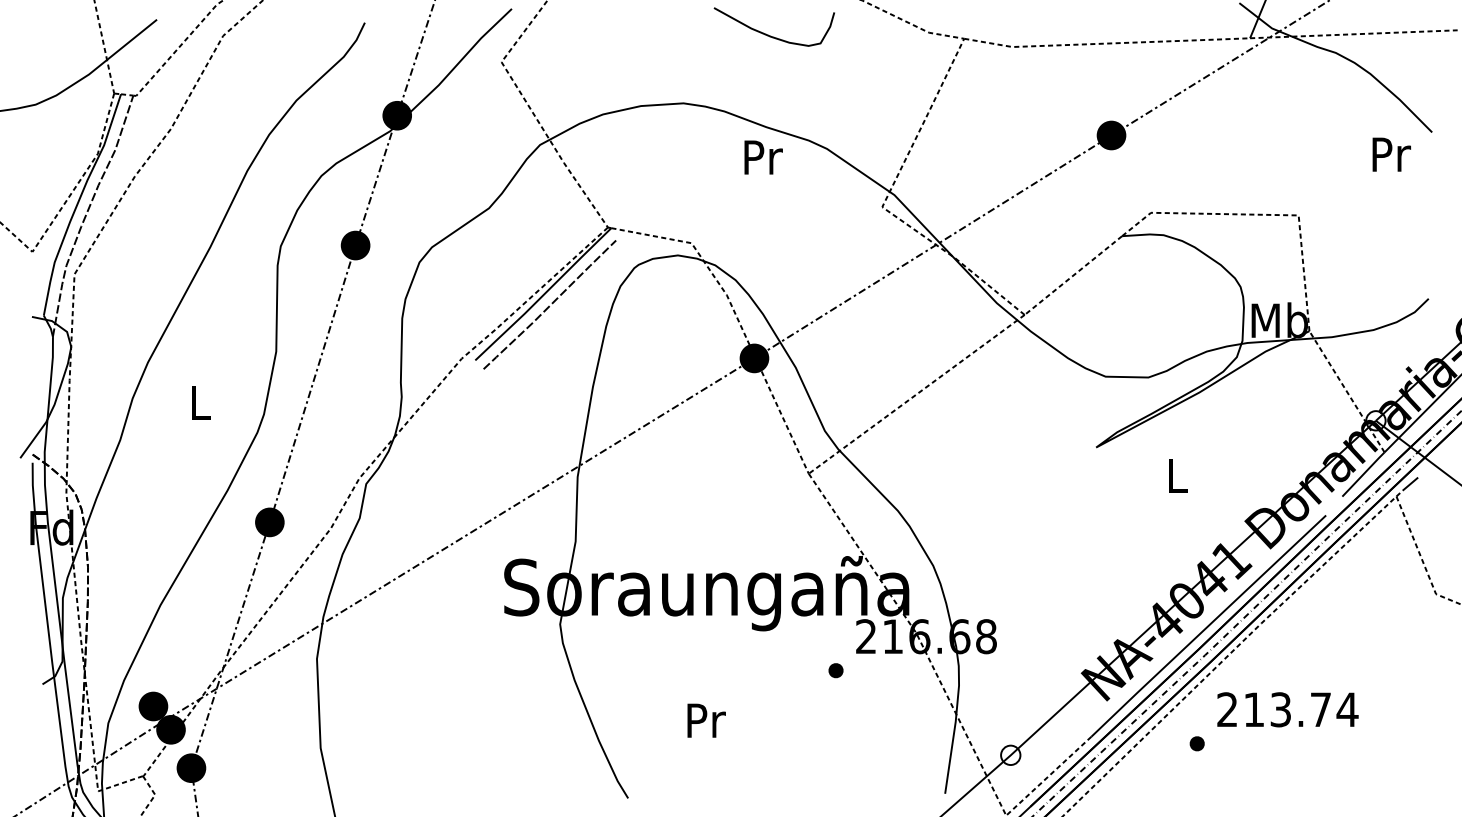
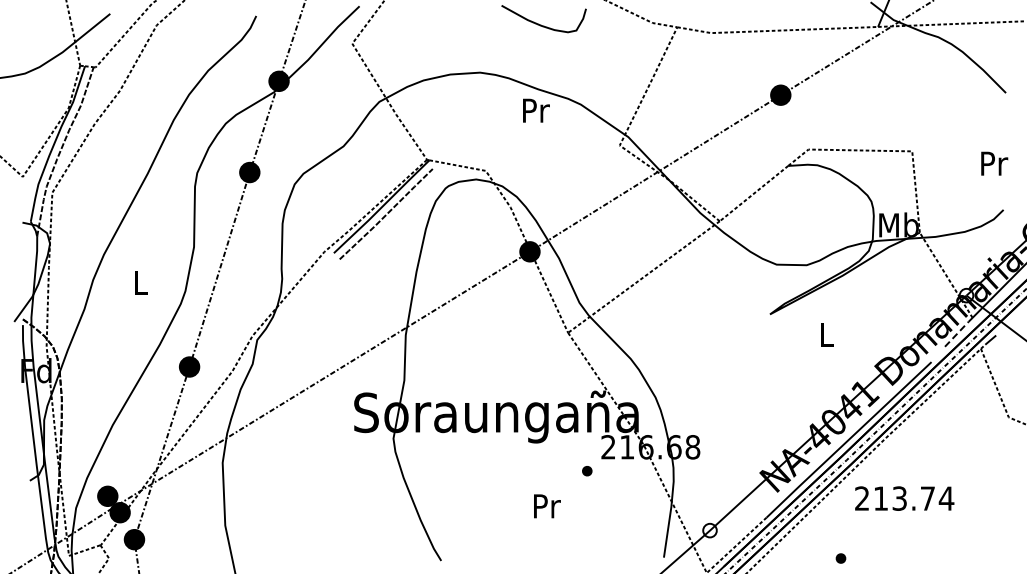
text: (1391, 154) -> (994, 163), moved
line: (1363, 474) -> (957, 333), solid -> dashed
text: (706, 720) -> (547, 506), moved
part: (1196, 743) -> (840, 558), moved

